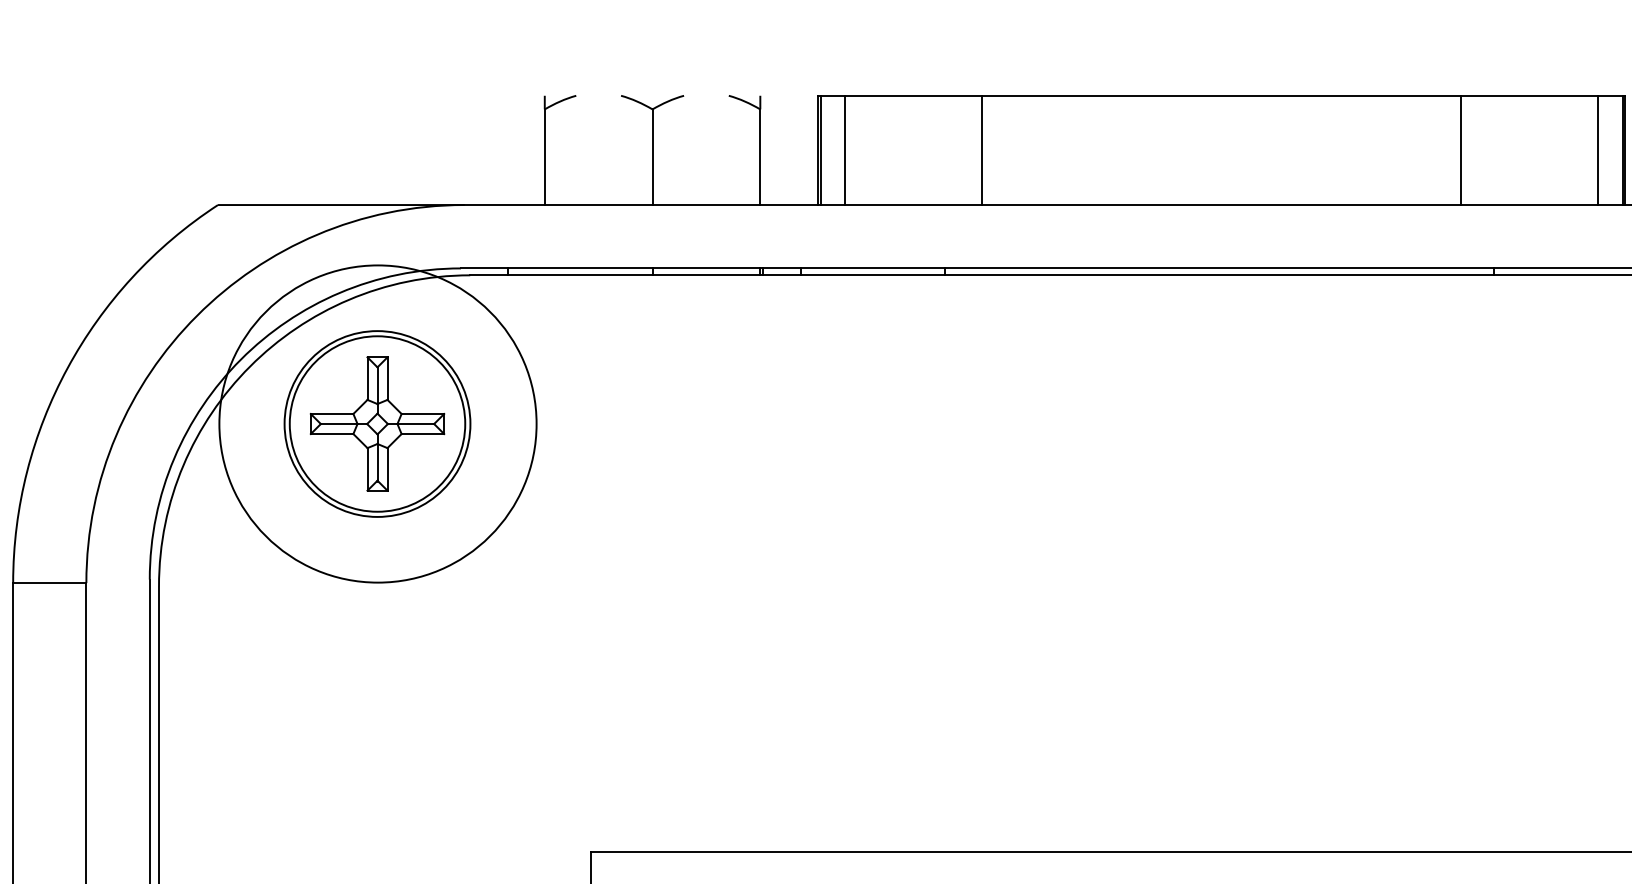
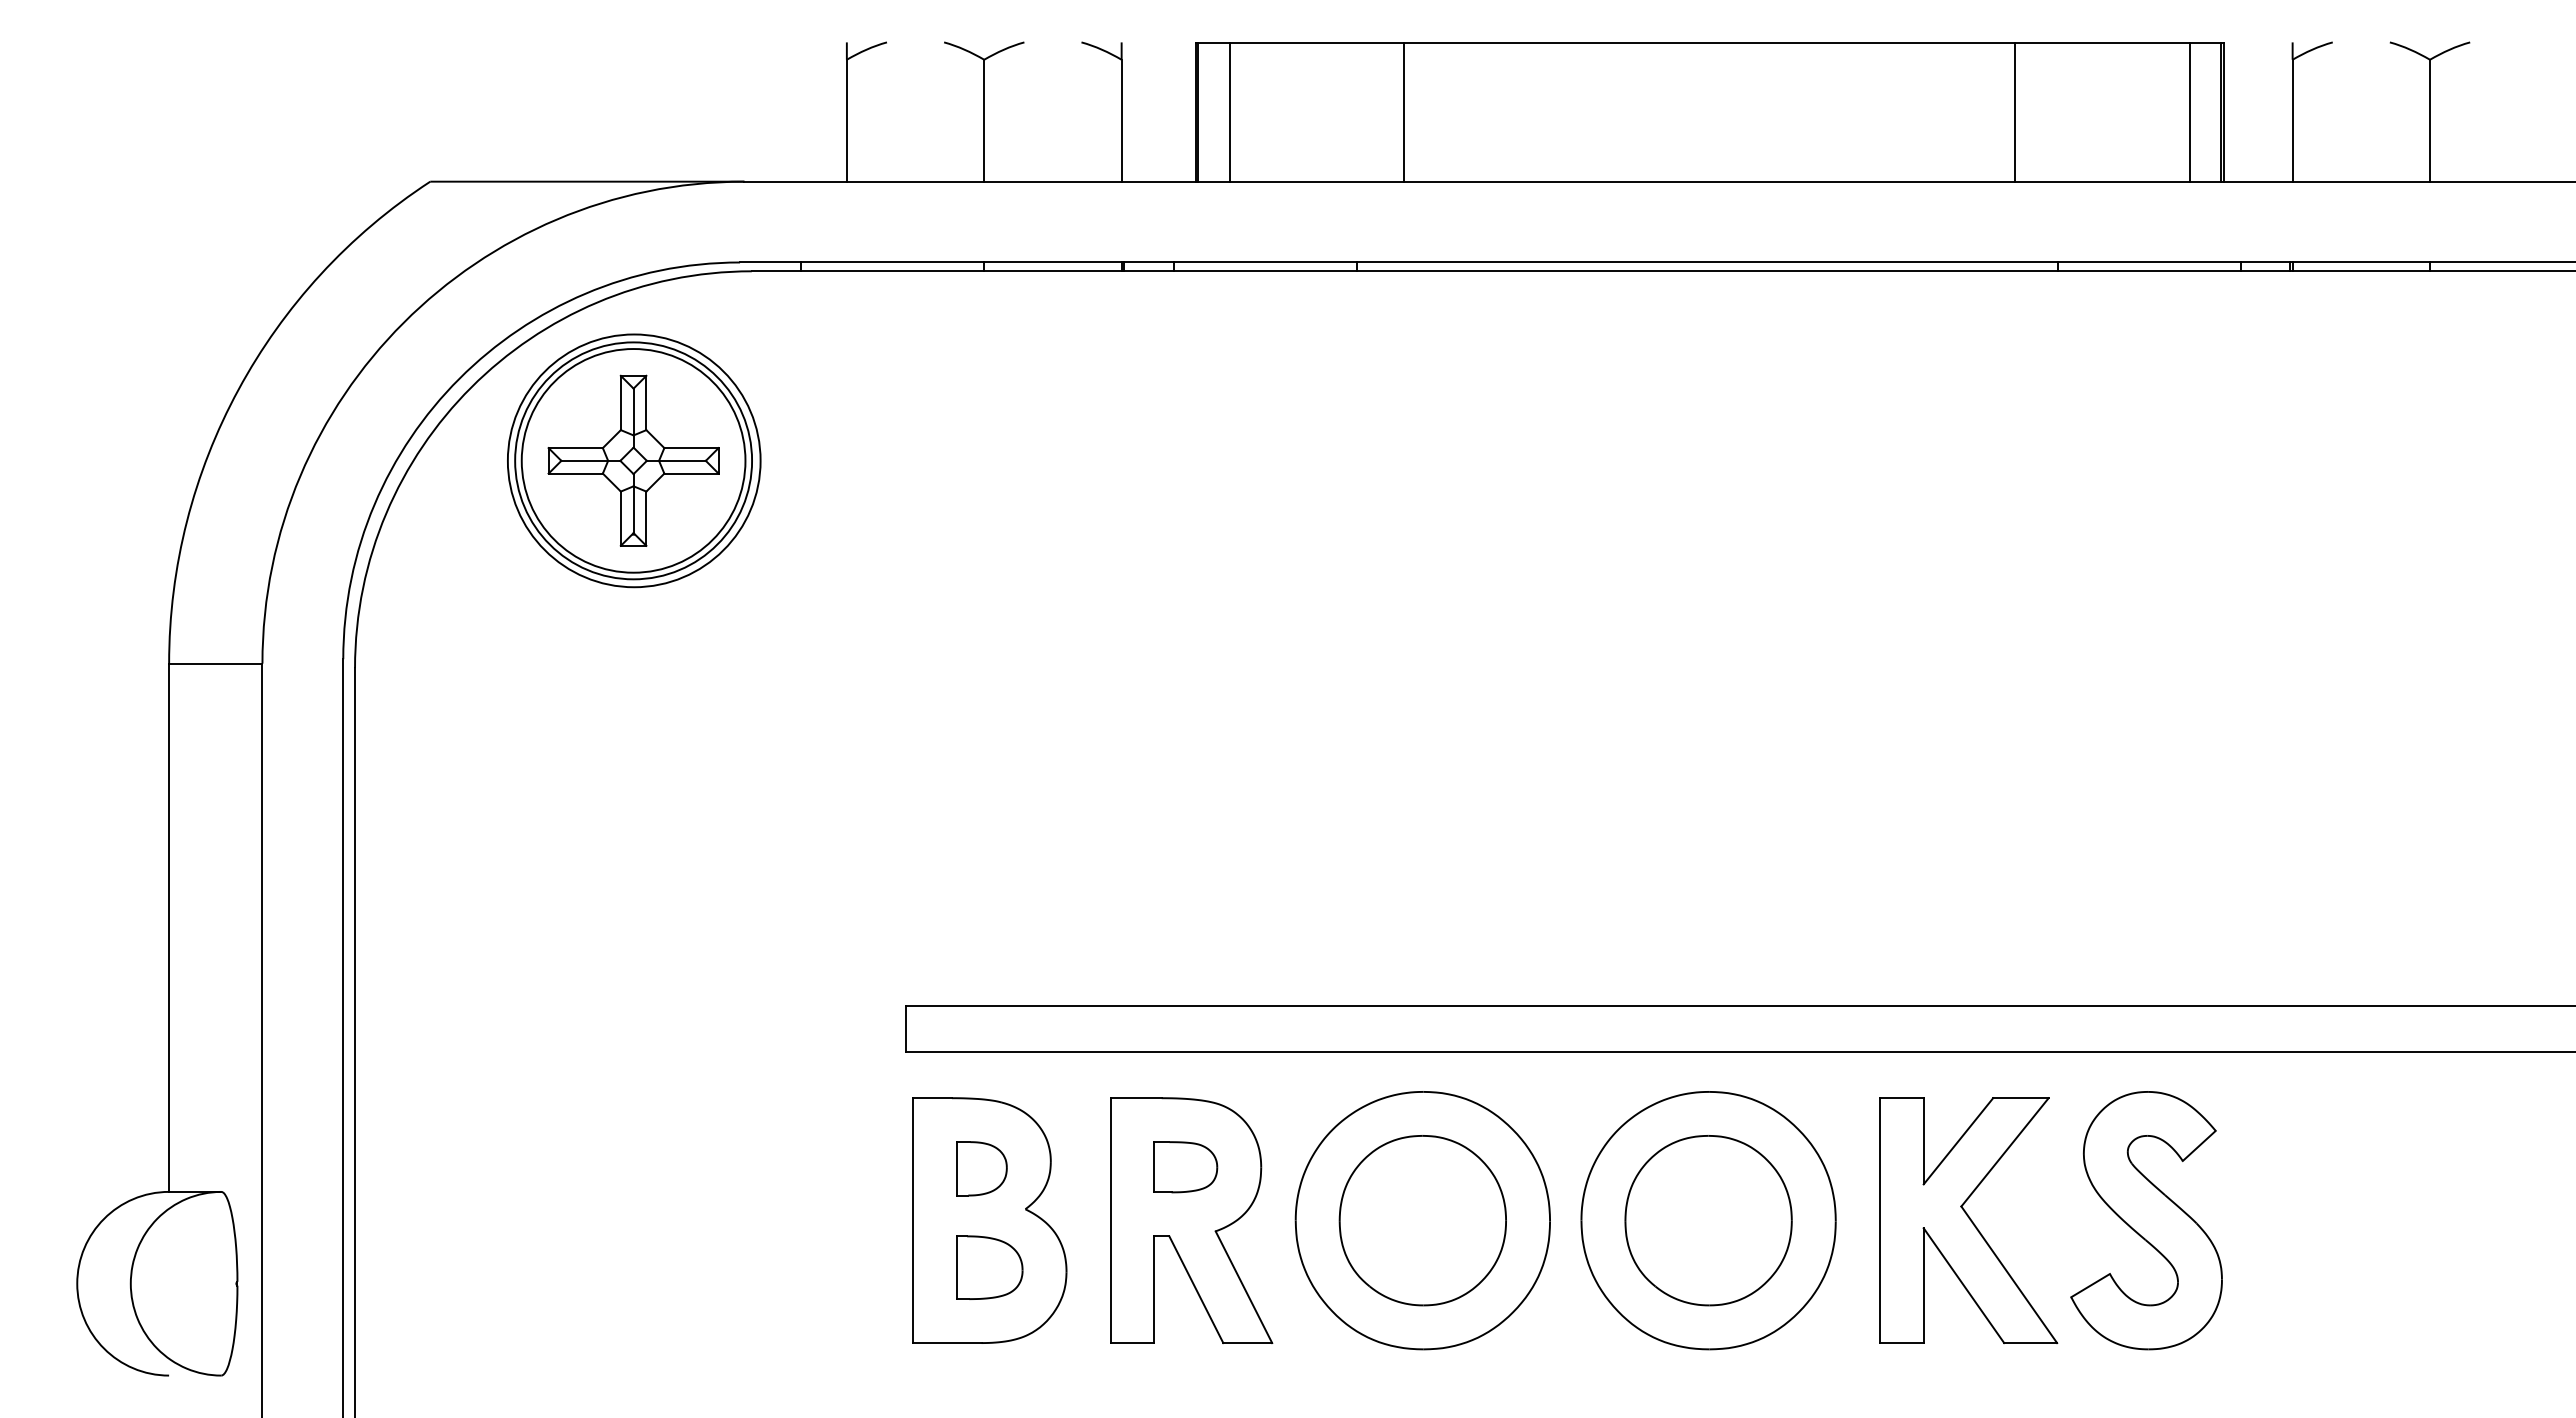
circle: (377, 423) -> (633, 460), size x0.62

